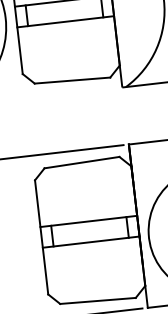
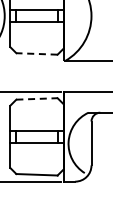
line: (71, 79) -> (36, 53), solid -> dashed
line: (81, 161) -> (36, 98), solid -> dashed

